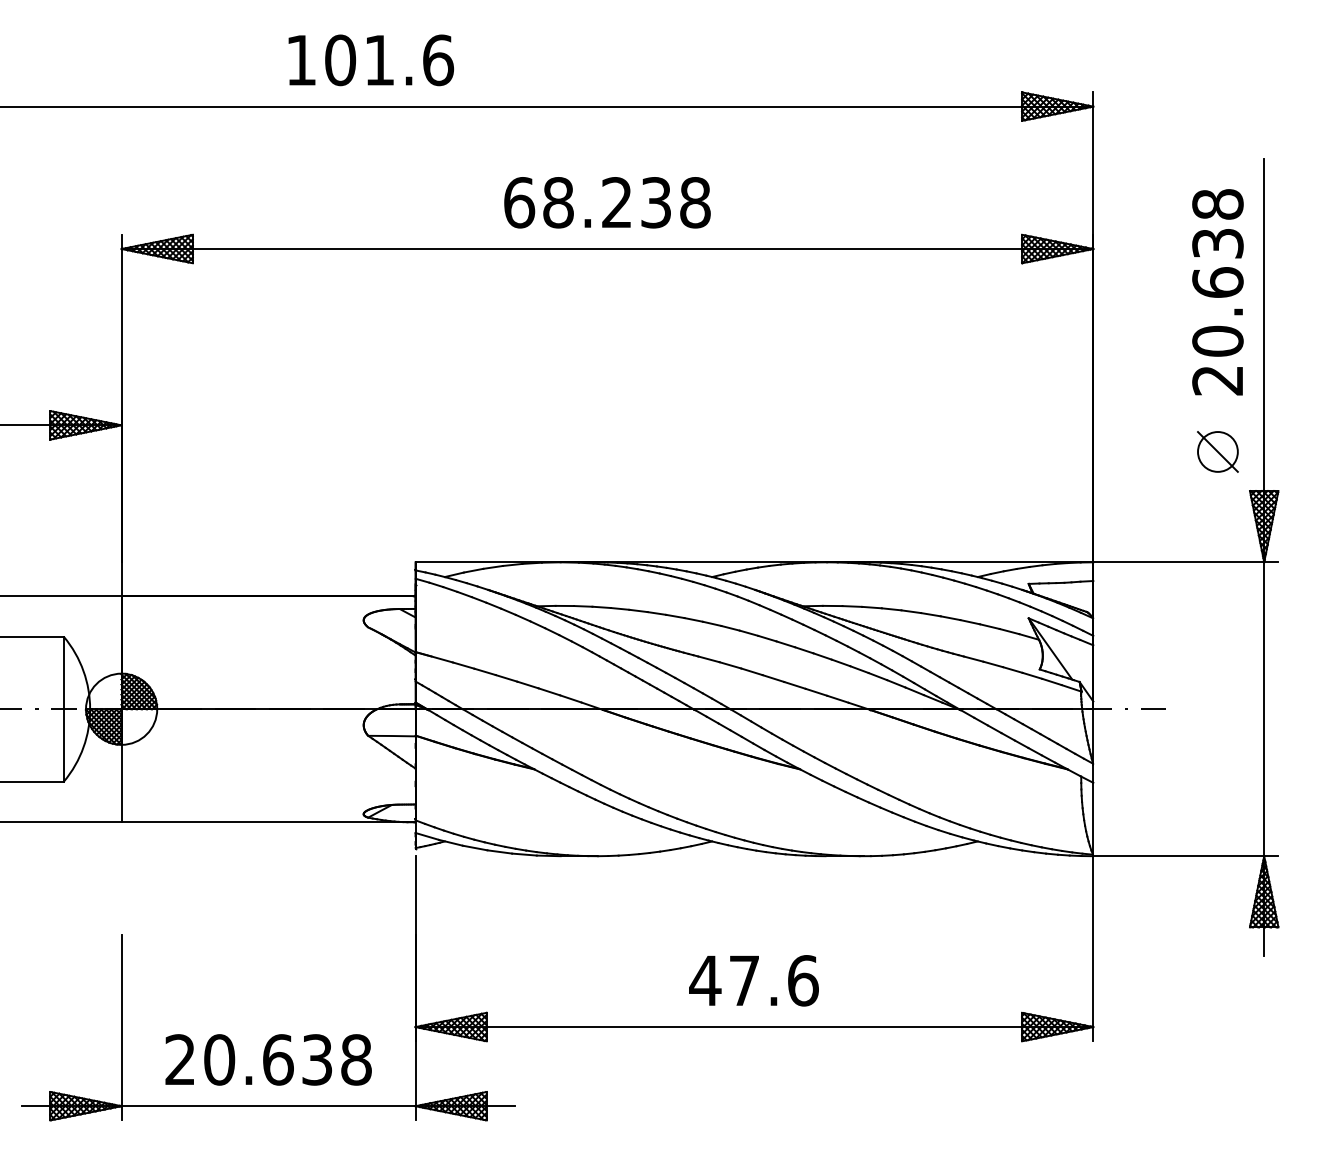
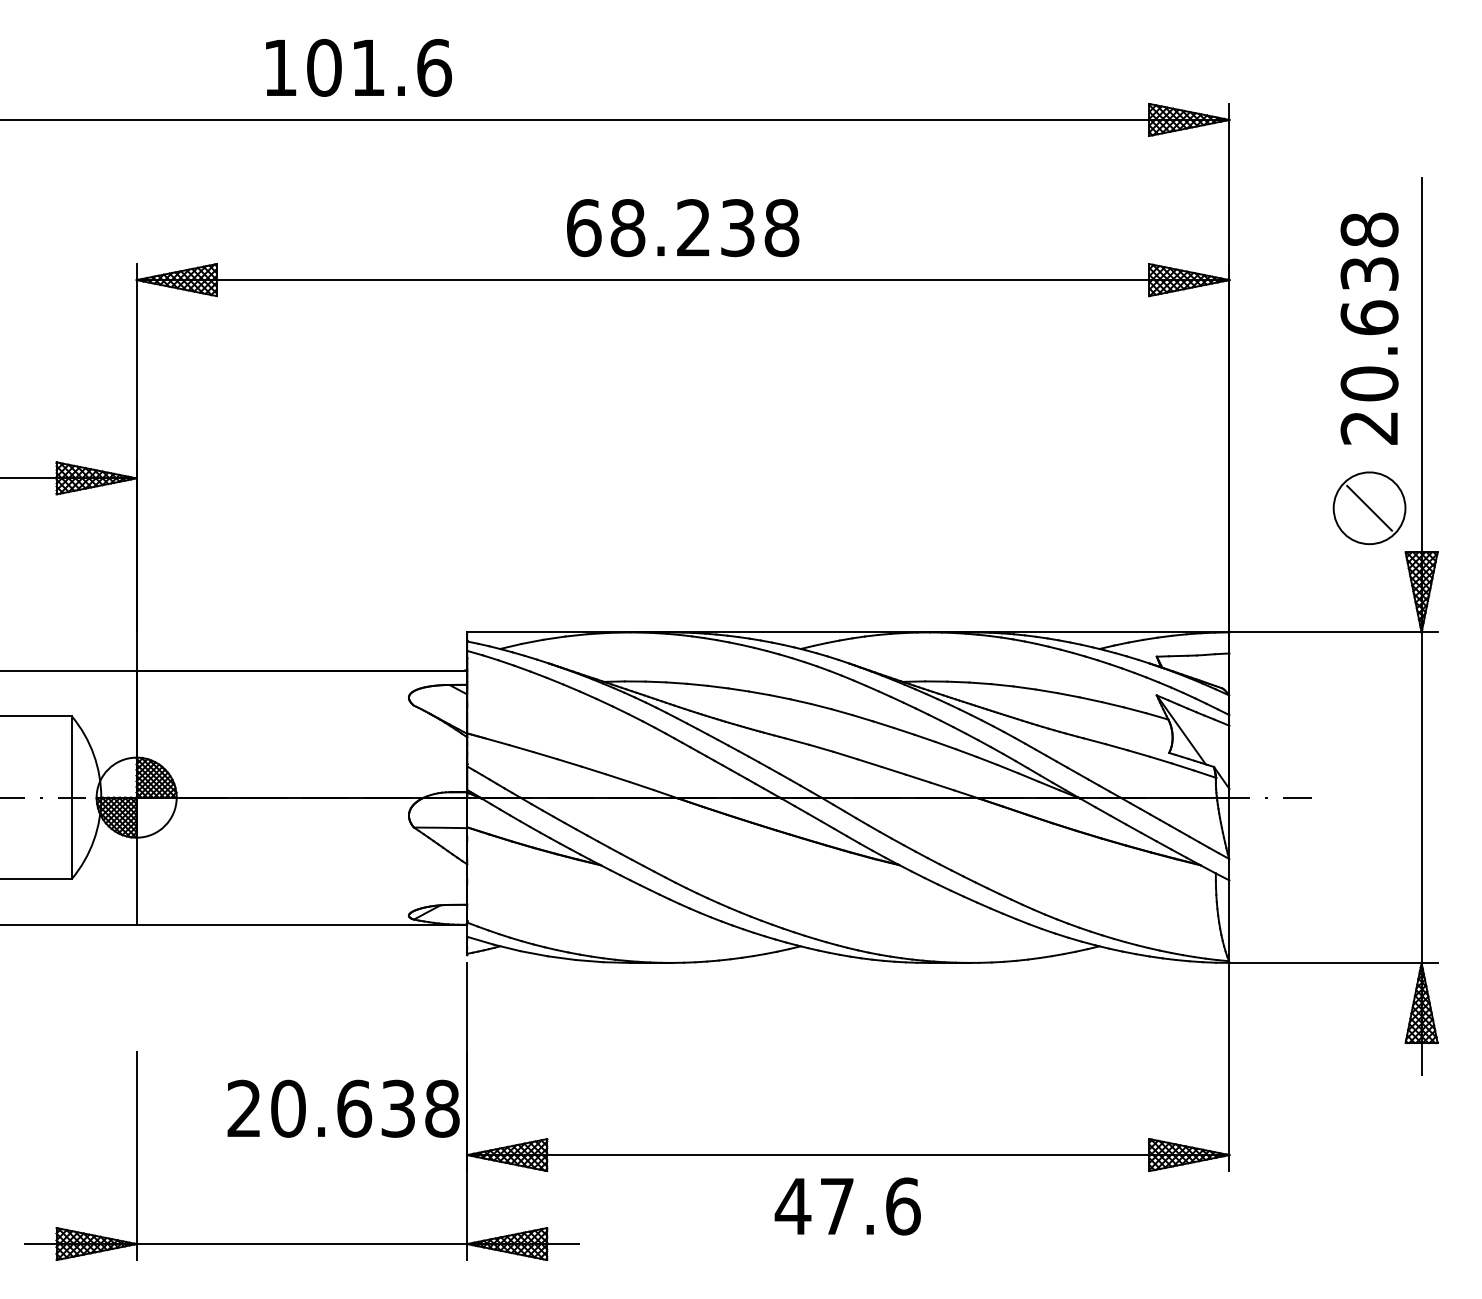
text: (370, 60) -> (358, 68), moved
circle: (1217, 451) -> (1369, 507), size x1.6
text: (753, 980) -> (847, 1206), moved
text: (268, 1059) -> (343, 1108), moved

